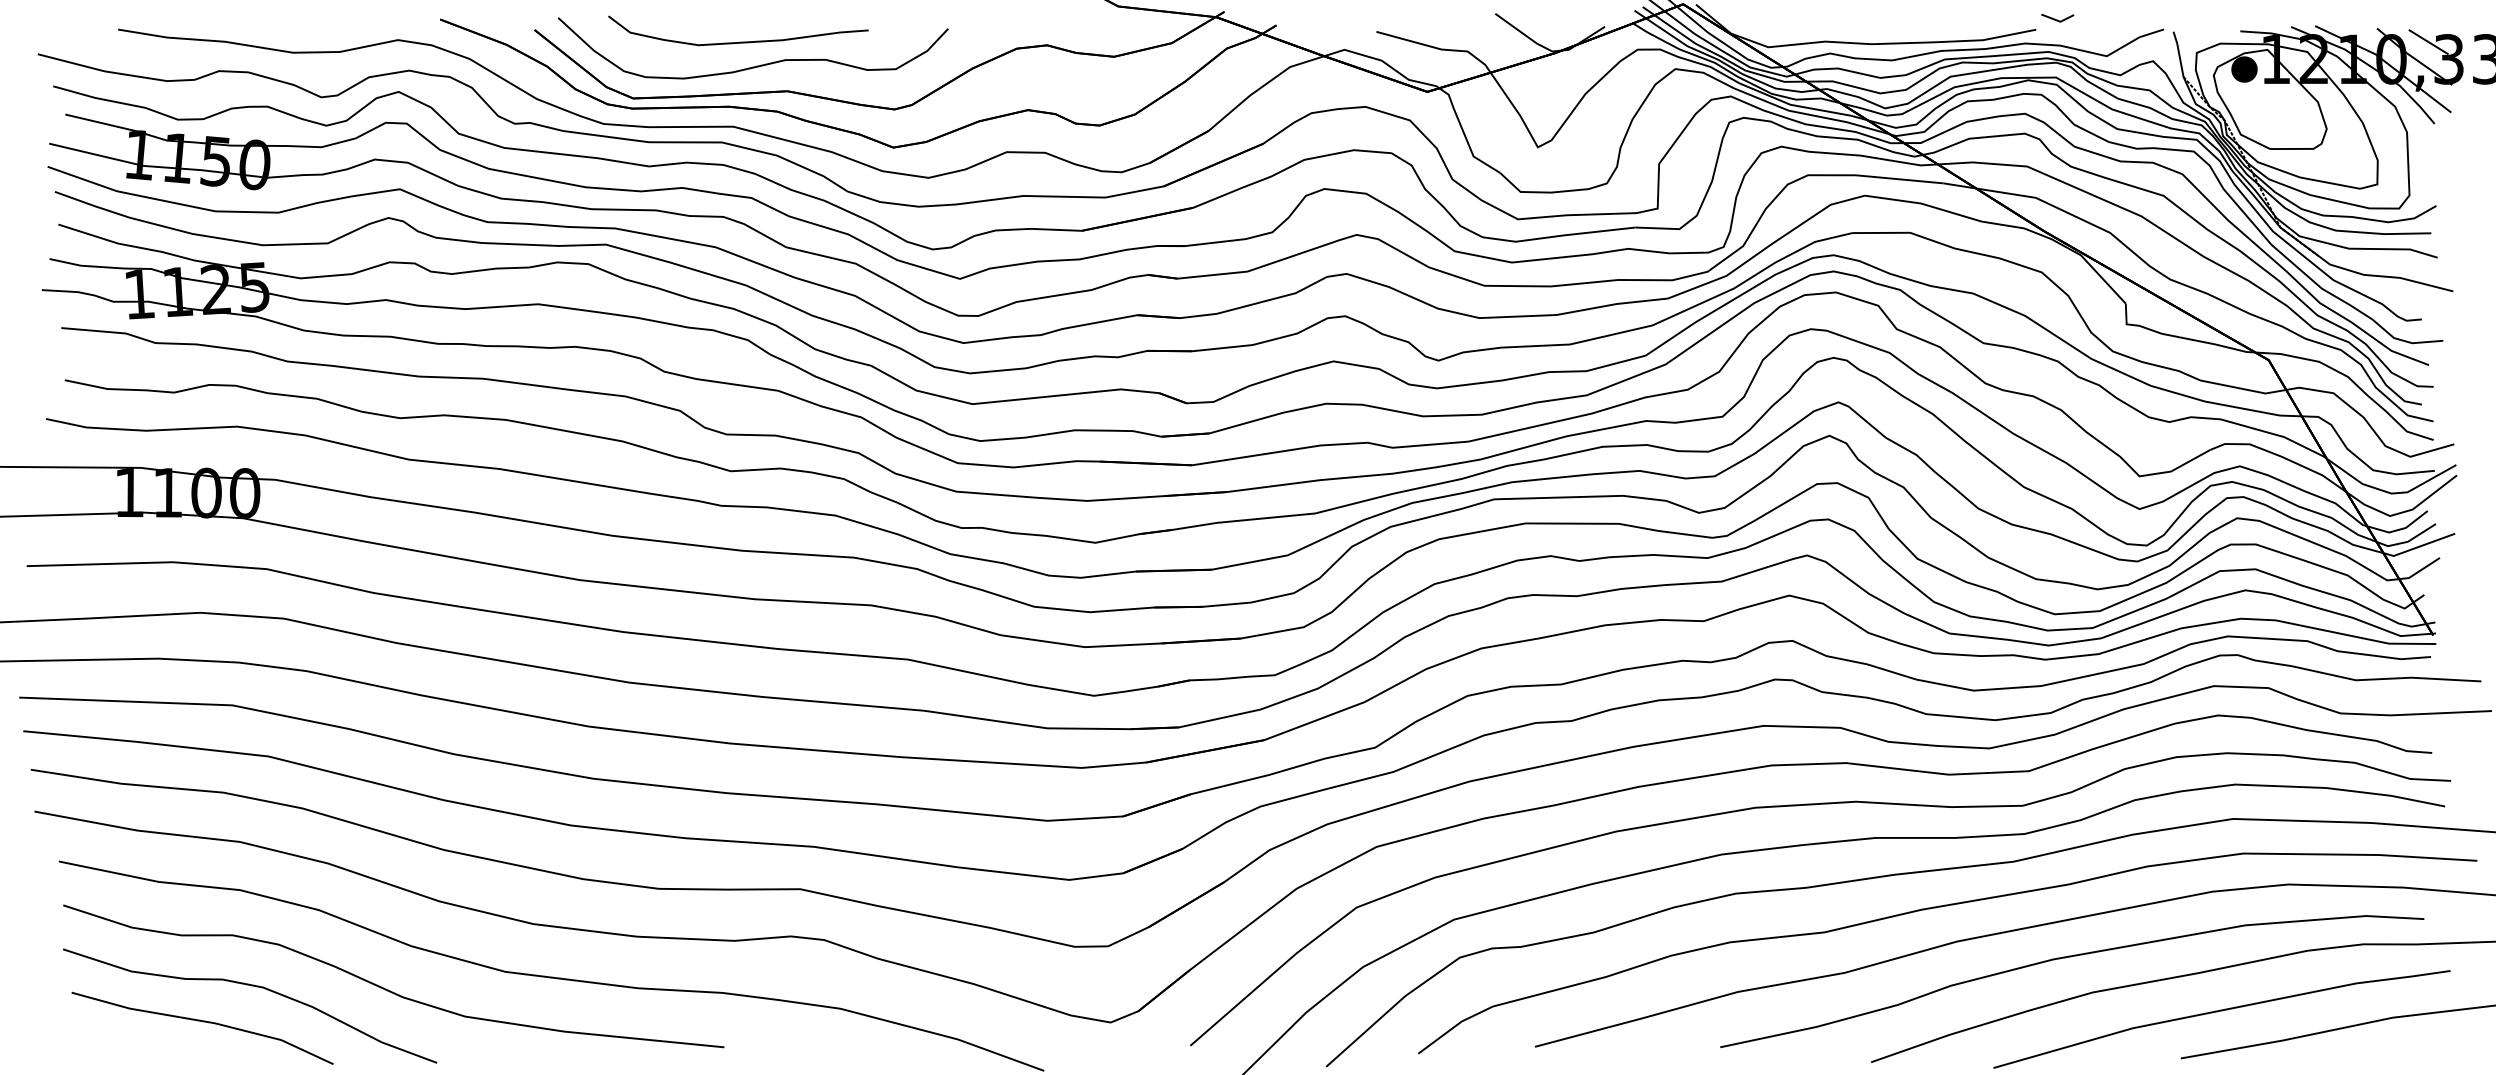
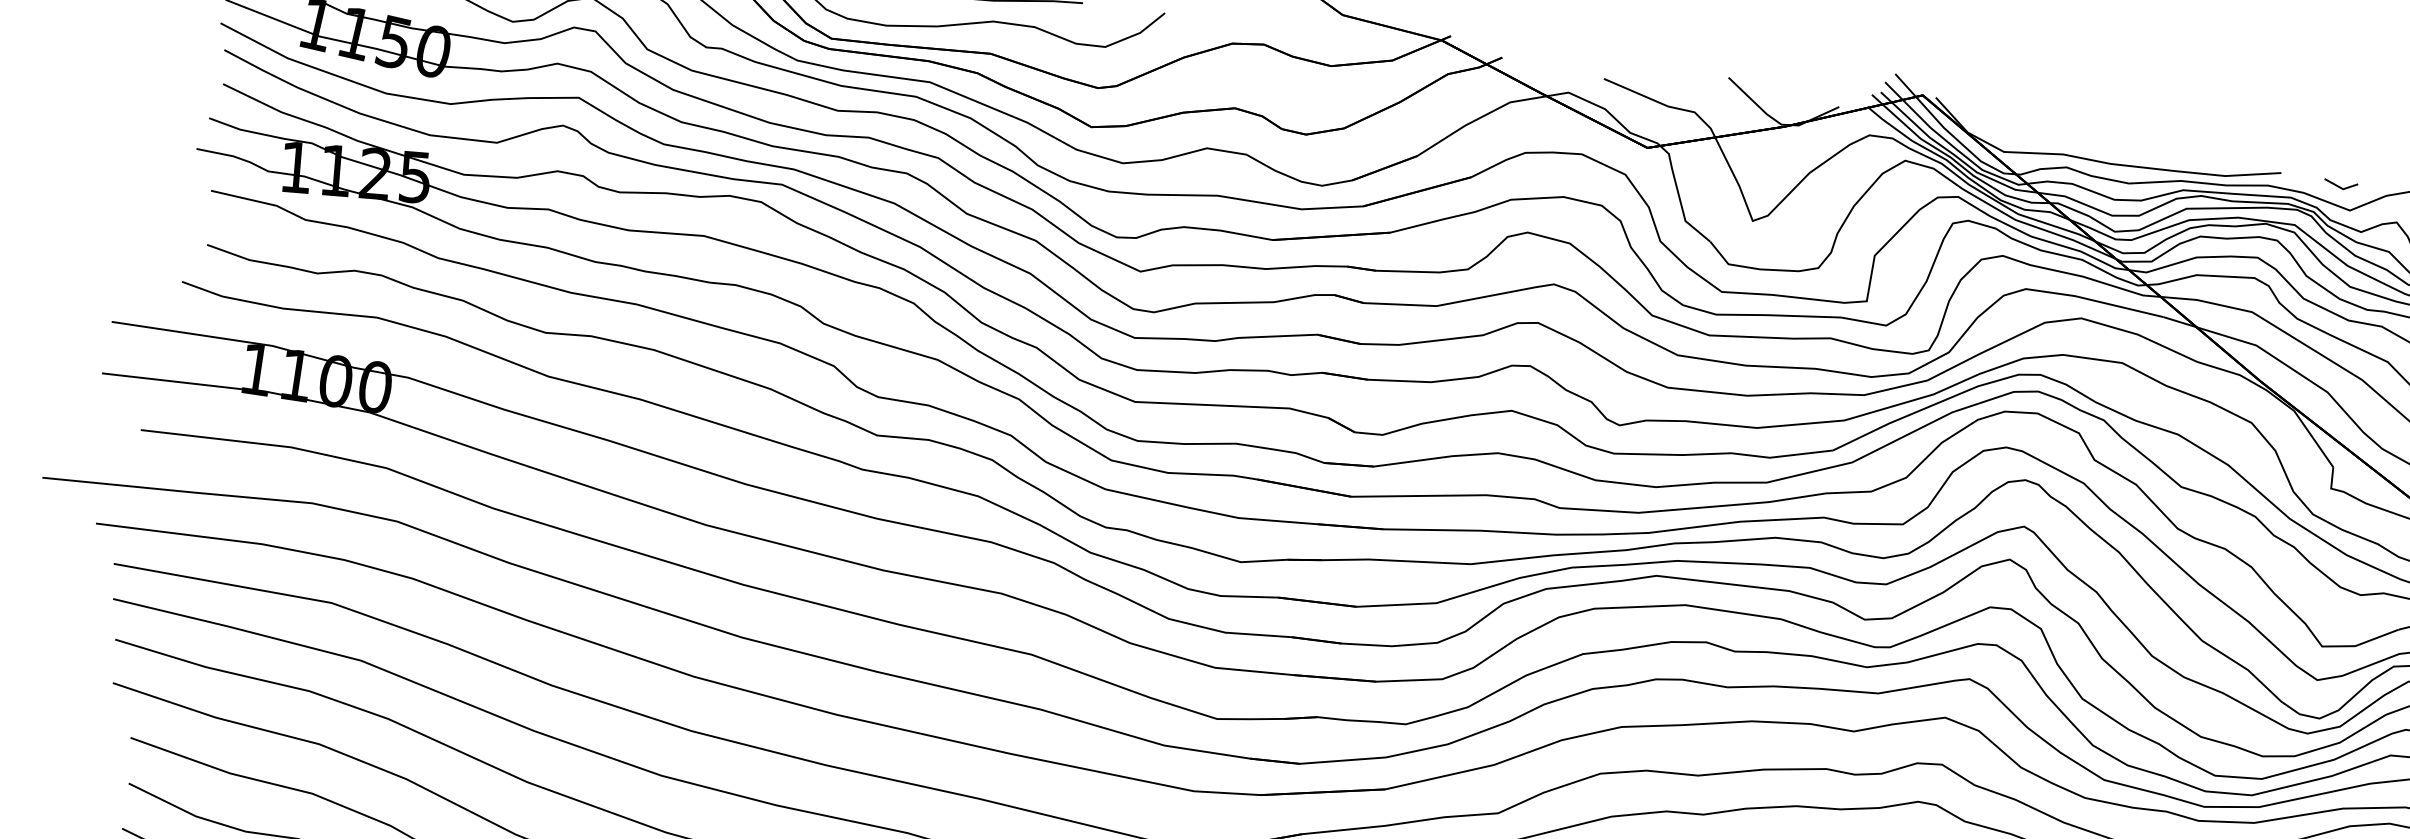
line: (2057, 19) -> (2340, 186), moved

